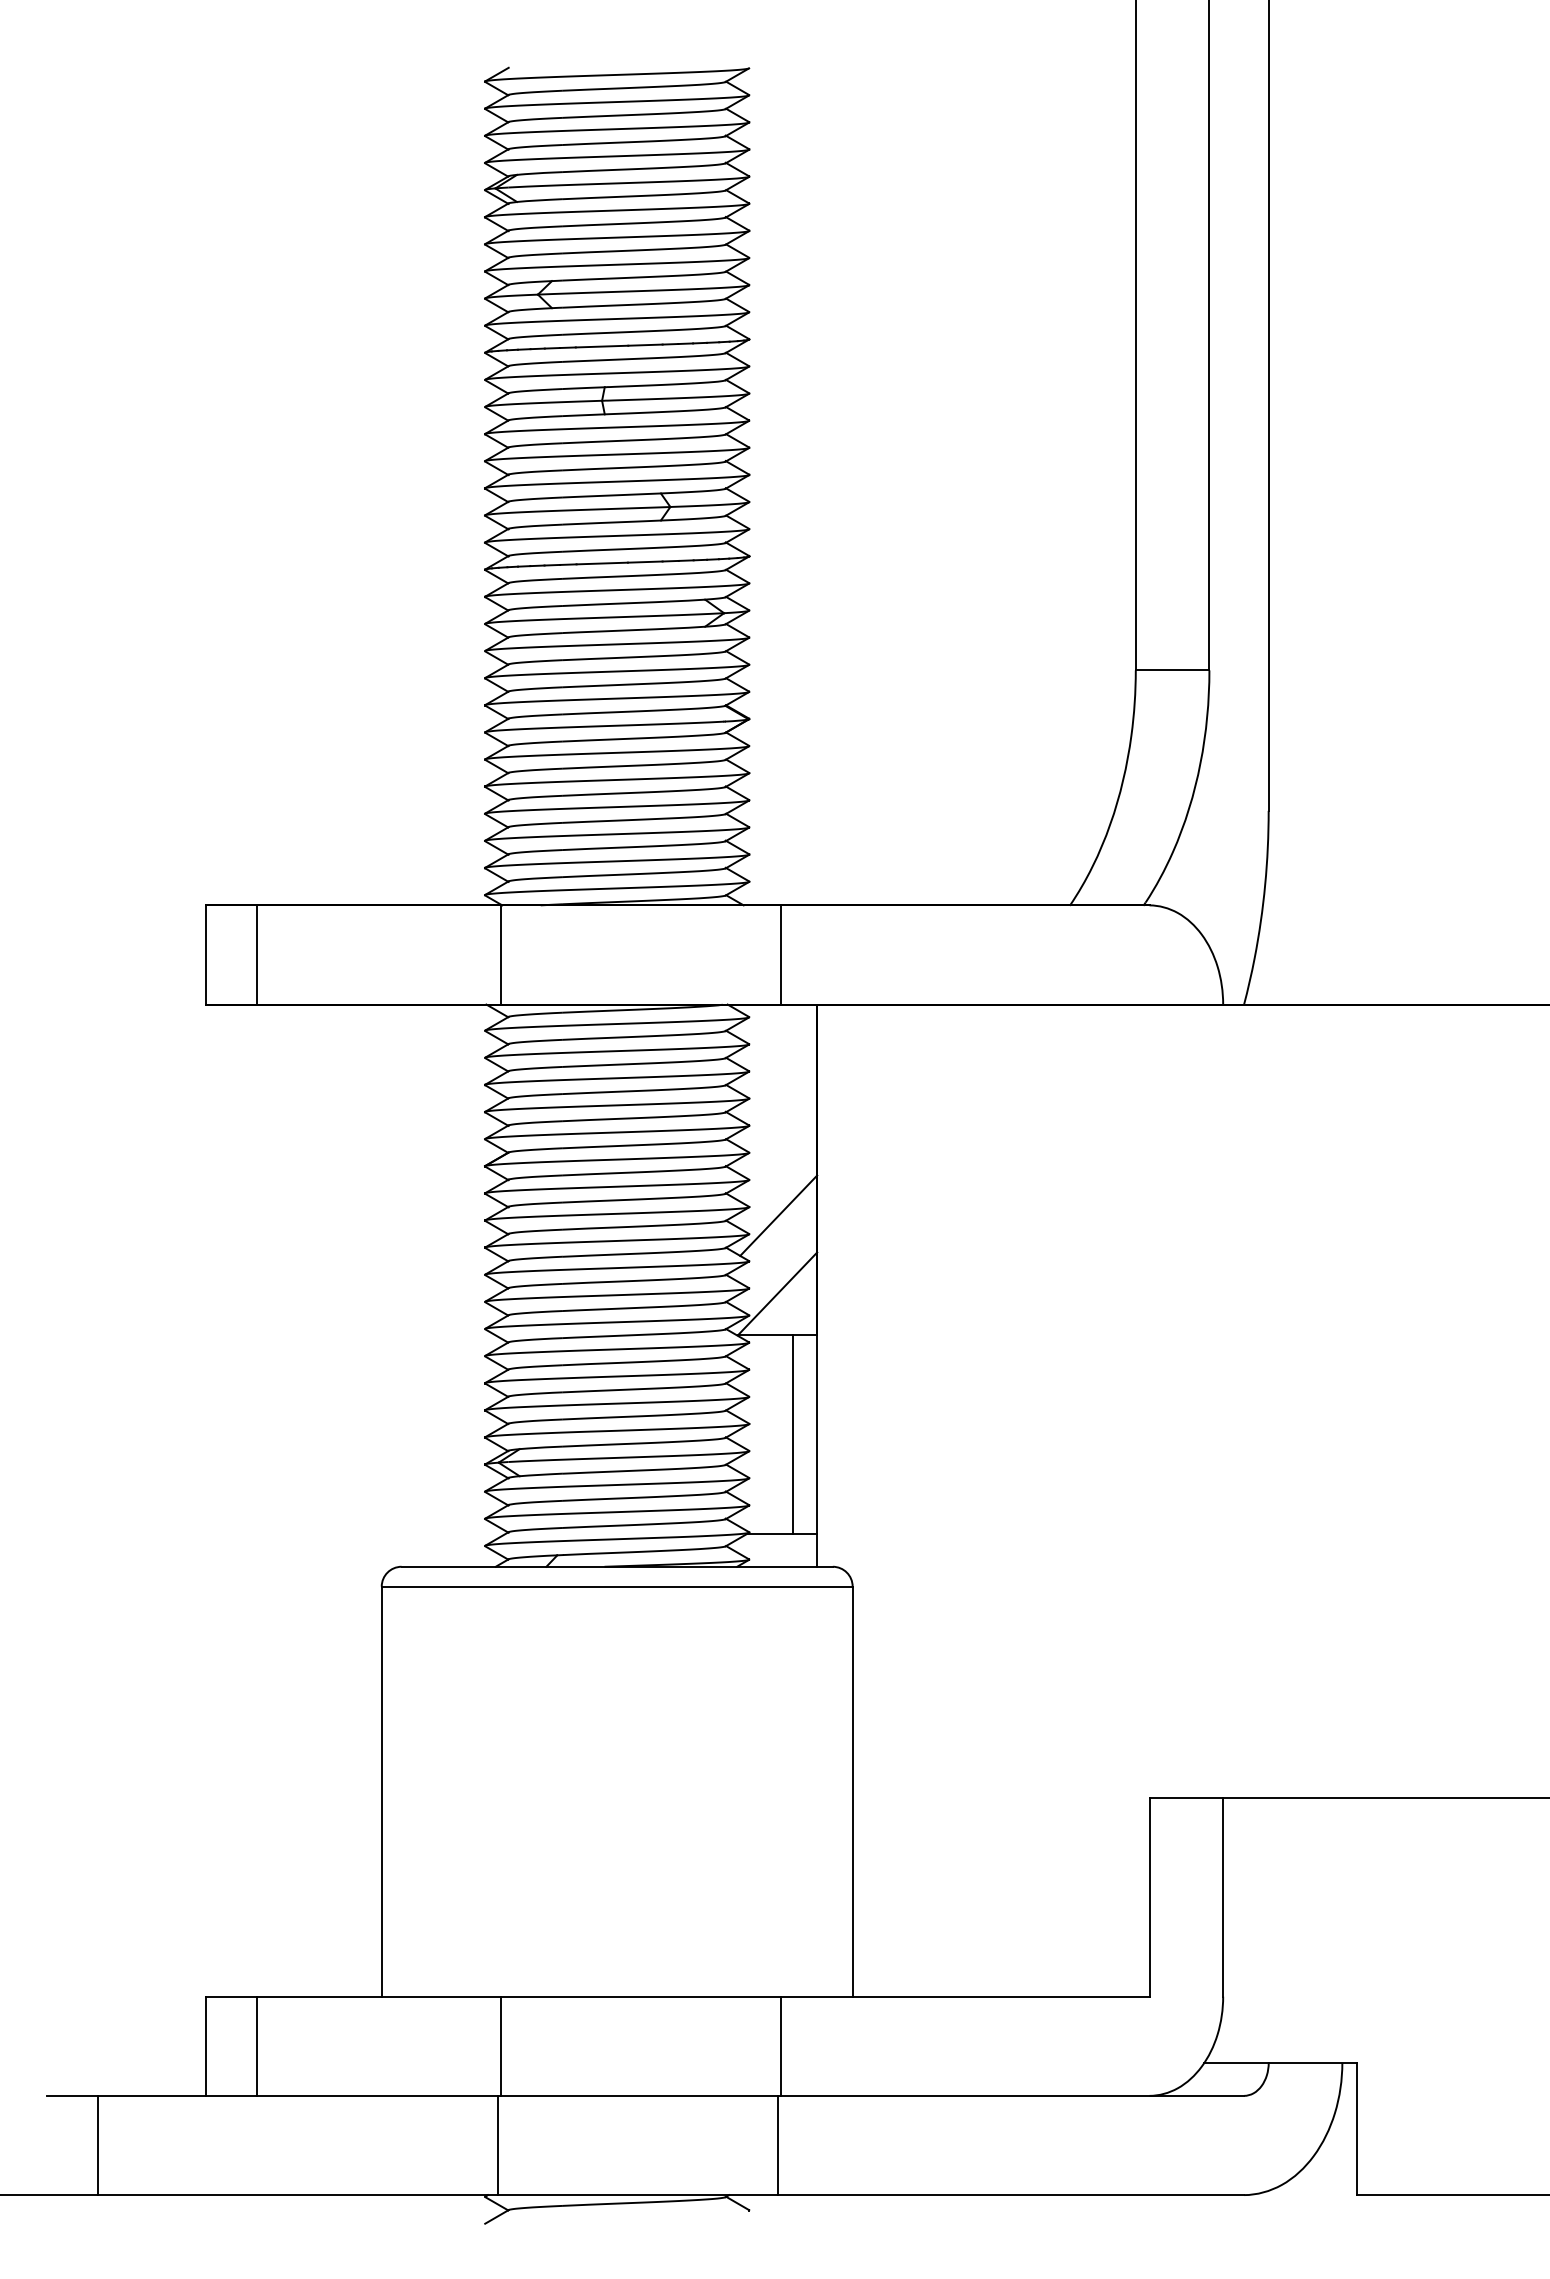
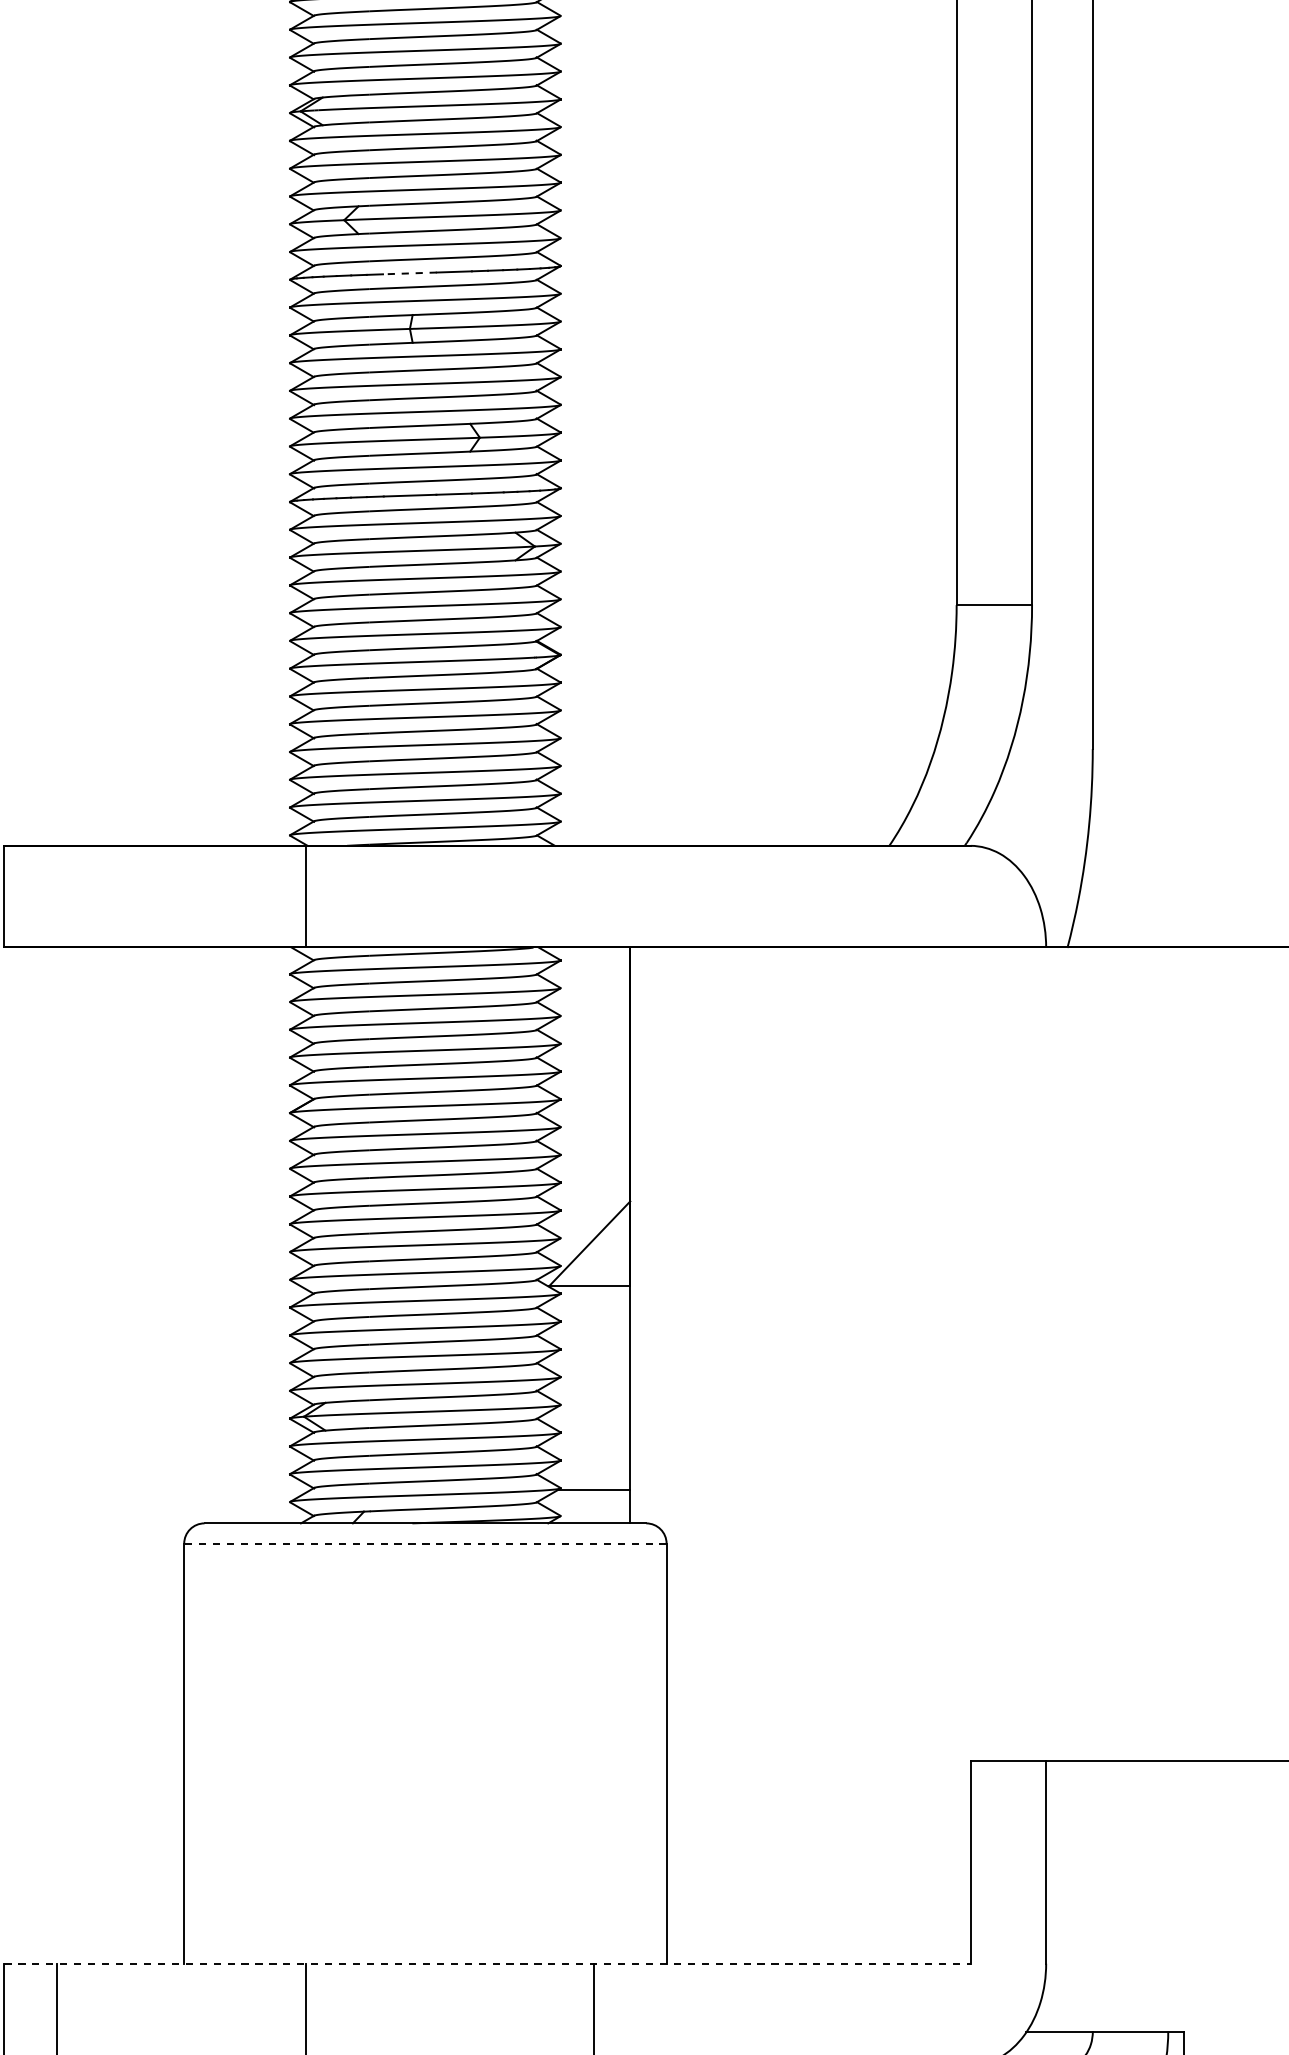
line: (601, 346) -> (409, 273), solid -> dashed
line: (257, 954) -> (56, 896), removed
line: (781, 954) -> (593, 896), removed
line: (778, 1215) -> (590, 1163), removed
line: (793, 1434) -> (606, 1387), removed
line: (616, 1586) -> (424, 1543), solid -> dashed
line: (677, 1996) -> (487, 1963), solid -> dashed

